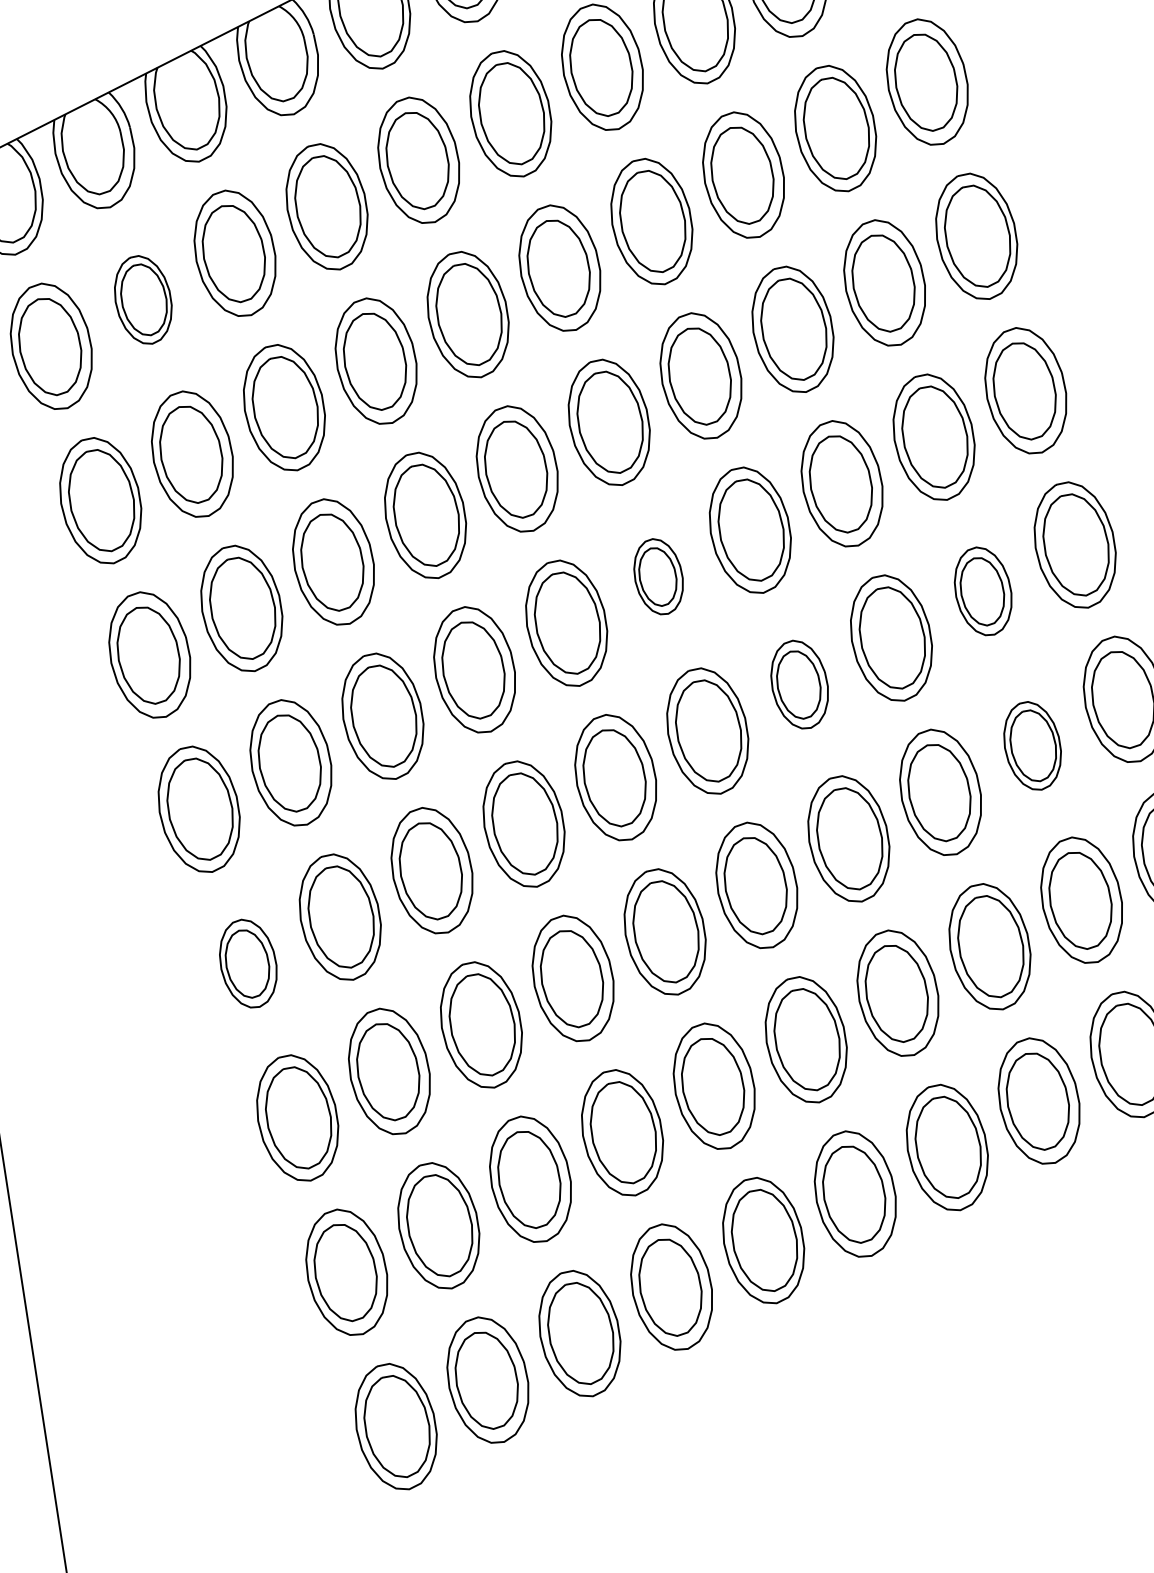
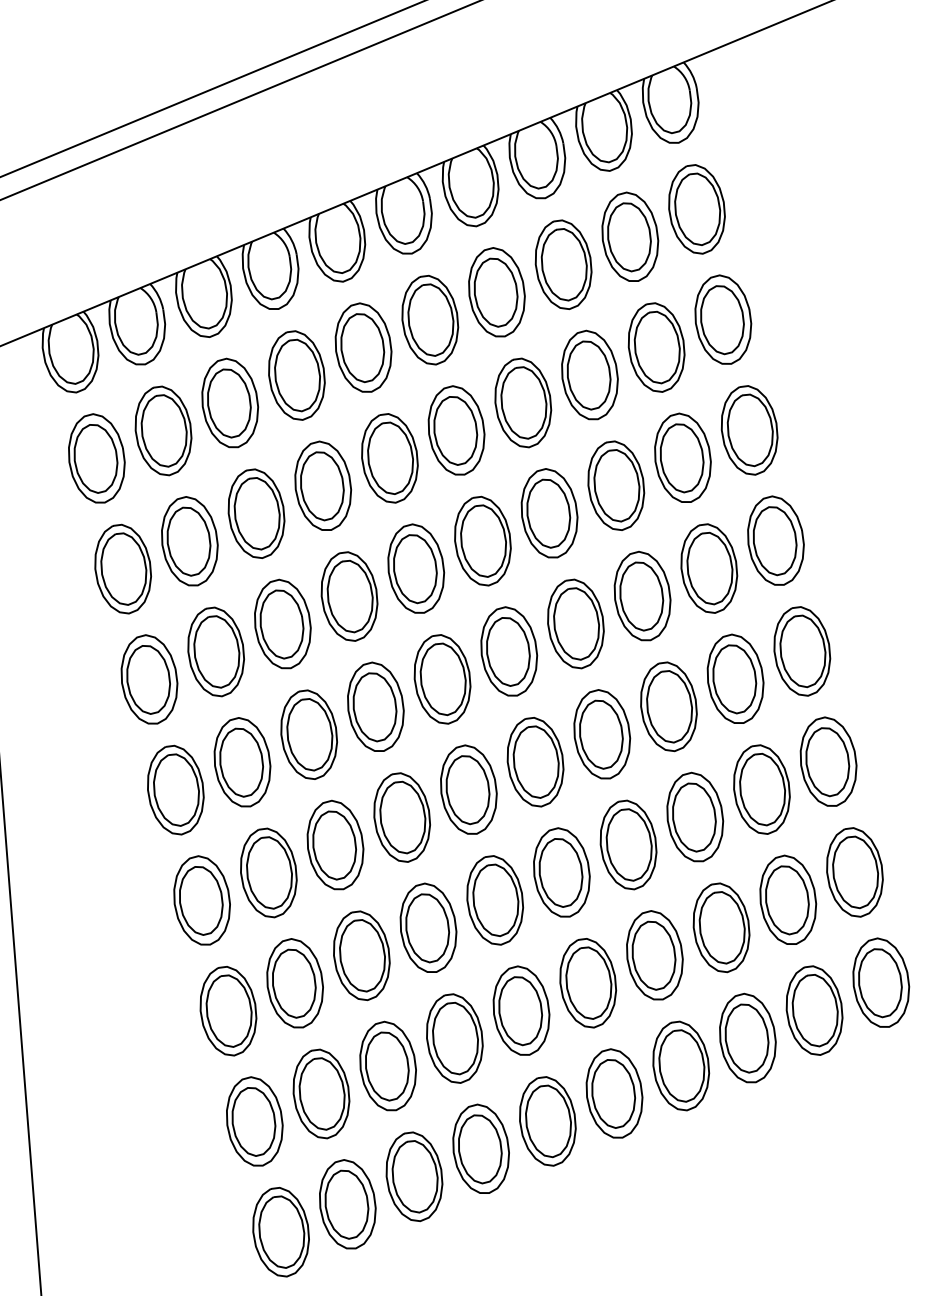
part: (143, 299) -> (163, 430), size x1.43
part: (658, 576) -> (509, 651), size x1.67
part: (983, 590) -> (735, 678), size x1.43
part: (800, 684) -> (602, 734), size x1.43
part: (1032, 745) -> (761, 789), size x1.43
part: (247, 963) -> (201, 900), size x1.43

